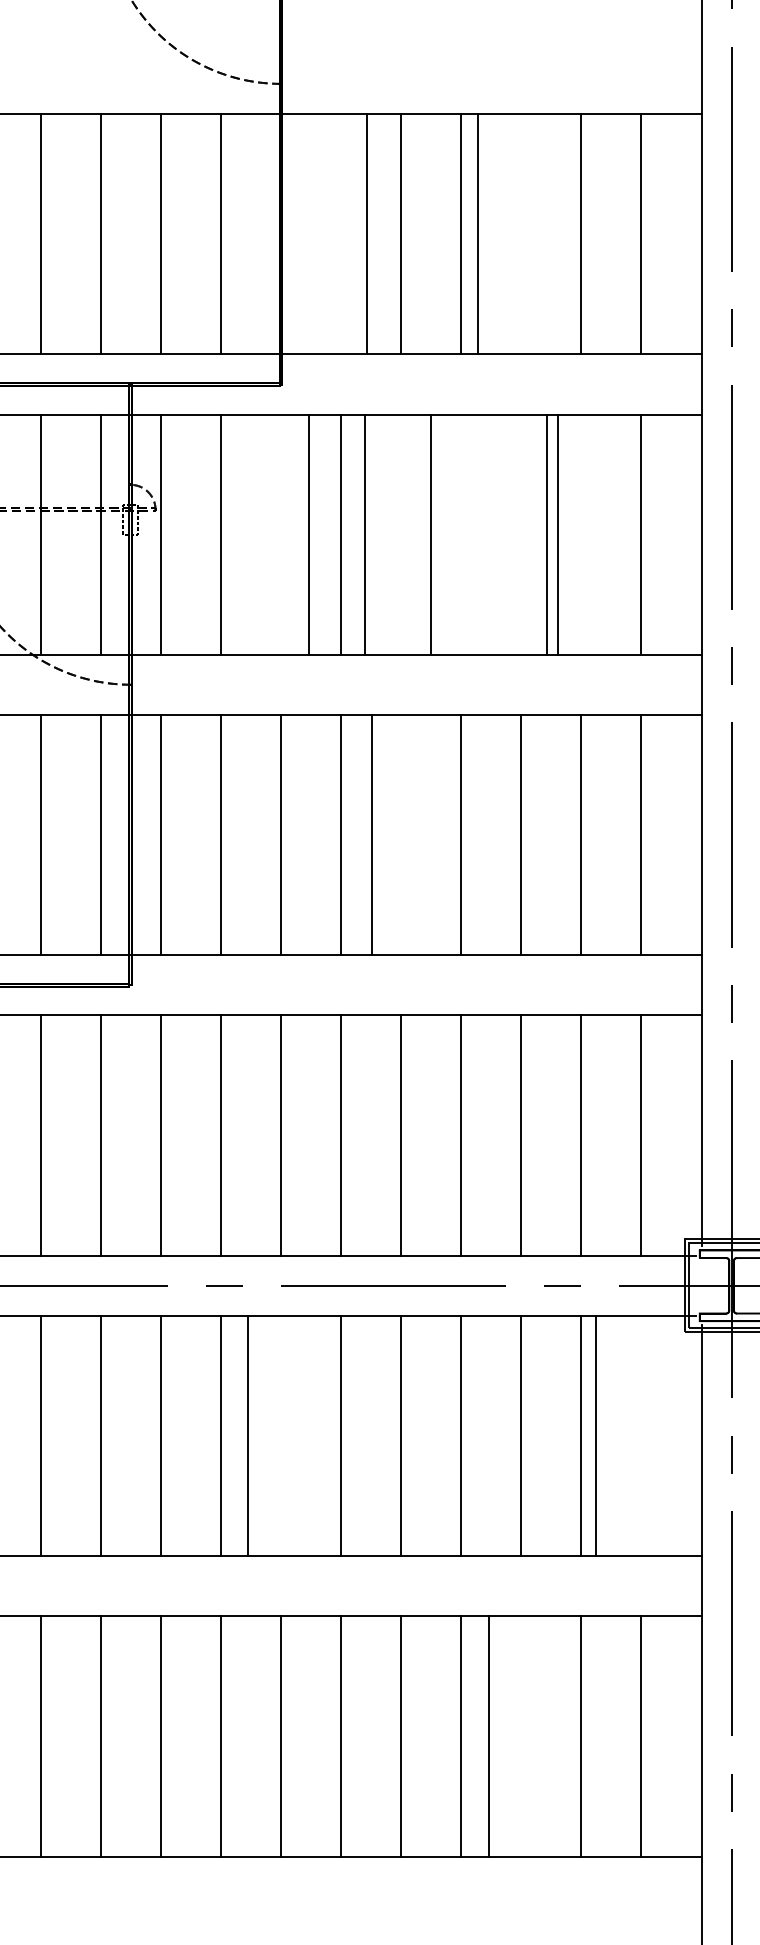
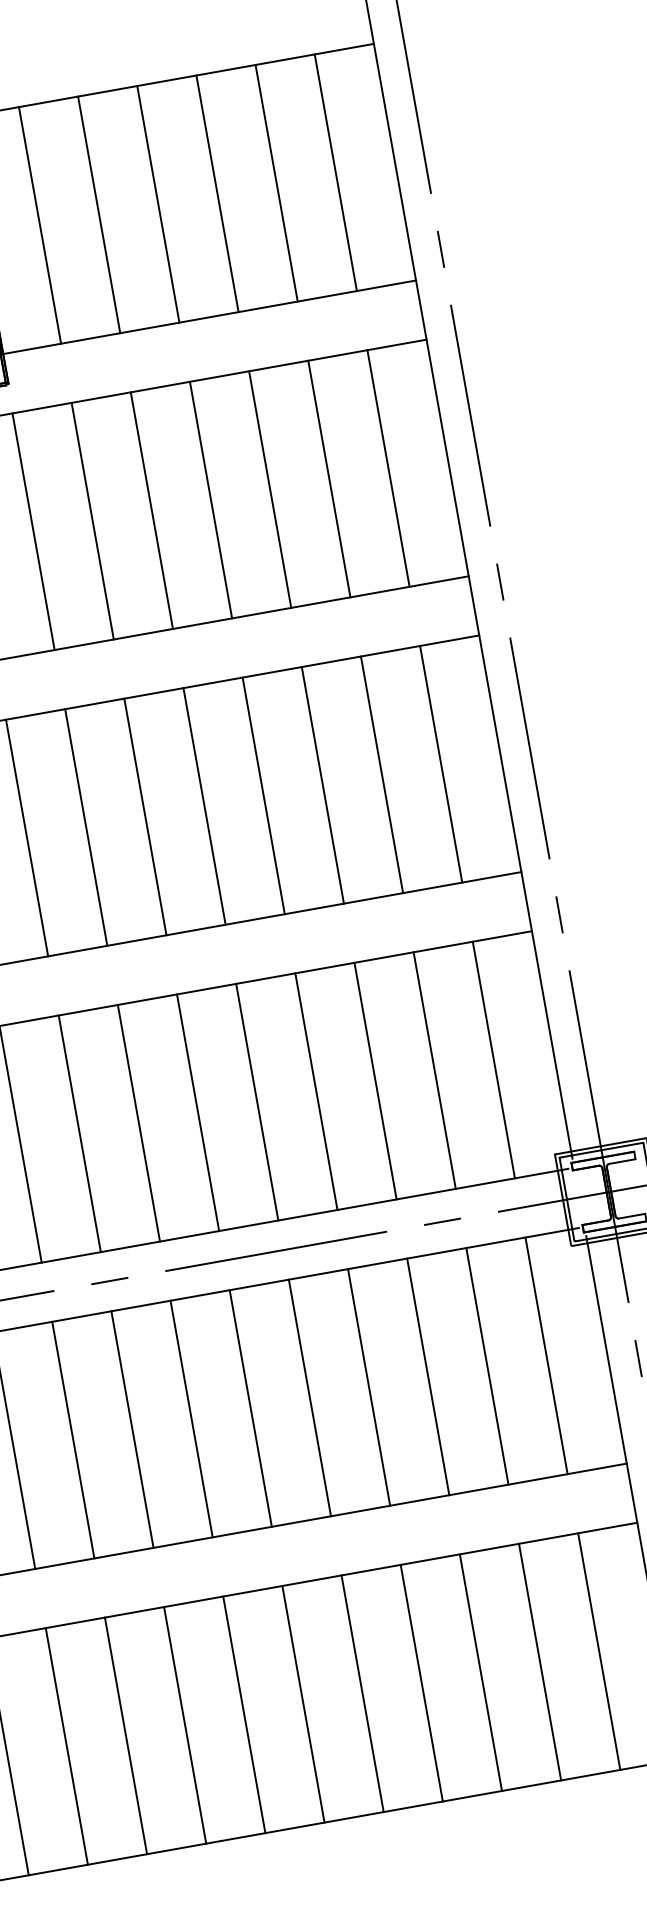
line: (366, 234) -> (39, 225), moved
line: (478, 234) -> (217, 193), moved
line: (308, 534) -> (33, 531), moved
line: (365, 534) -> (152, 510), moved
line: (431, 534) -> (211, 499), moved
line: (547, 534) -> (270, 489), moved
line: (558, 534) -> (329, 478), moved
line: (372, 834) -> (204, 805), moved
line: (247, 1435) -> (191, 1418), moved
line: (596, 1435) -> (546, 1355), moved
line: (489, 1736) -> (481, 1672), moved

